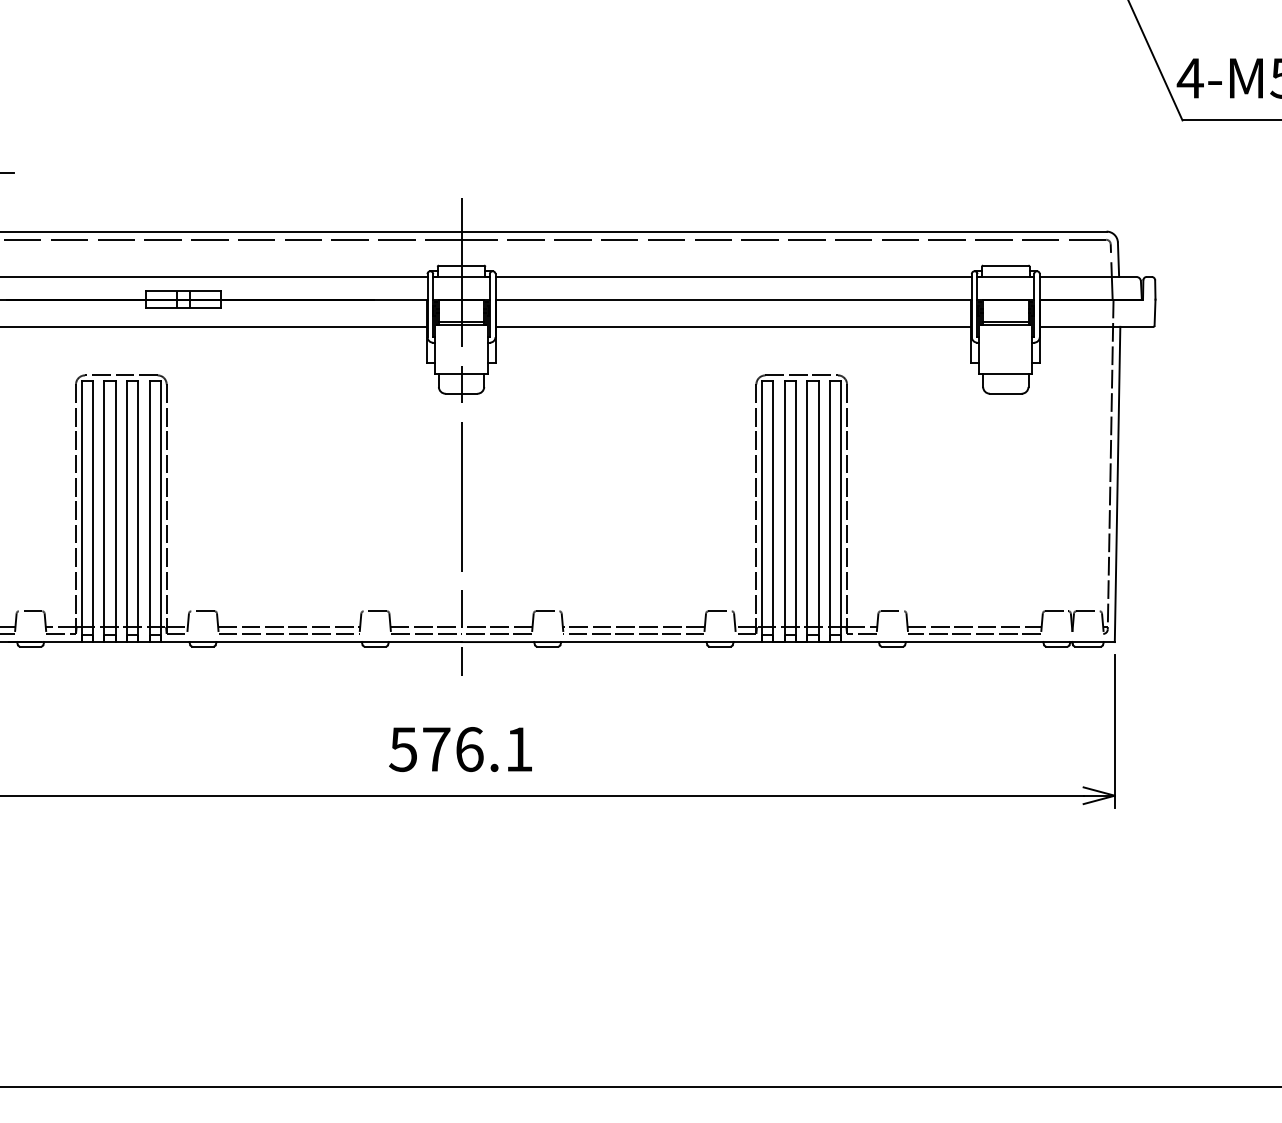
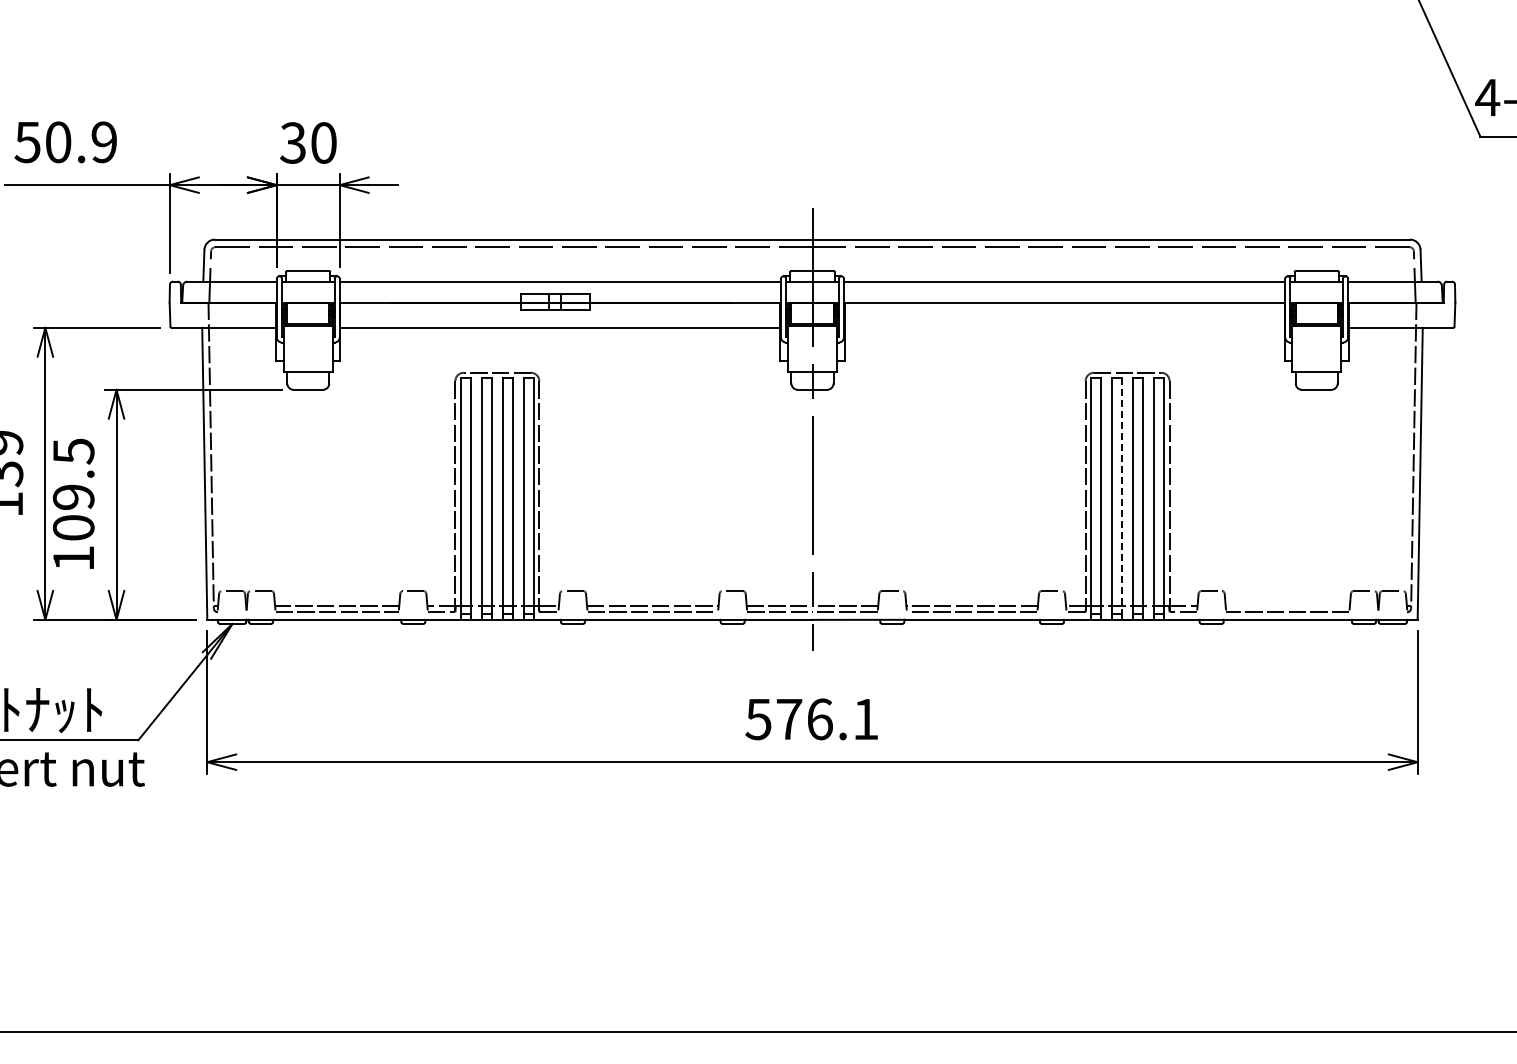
line: (733, 326) -> (1064, 327), removed
line: (796, 512) -> (1122, 499), solid -> dashed
line: (974, 626) -> (1287, 605), removed

